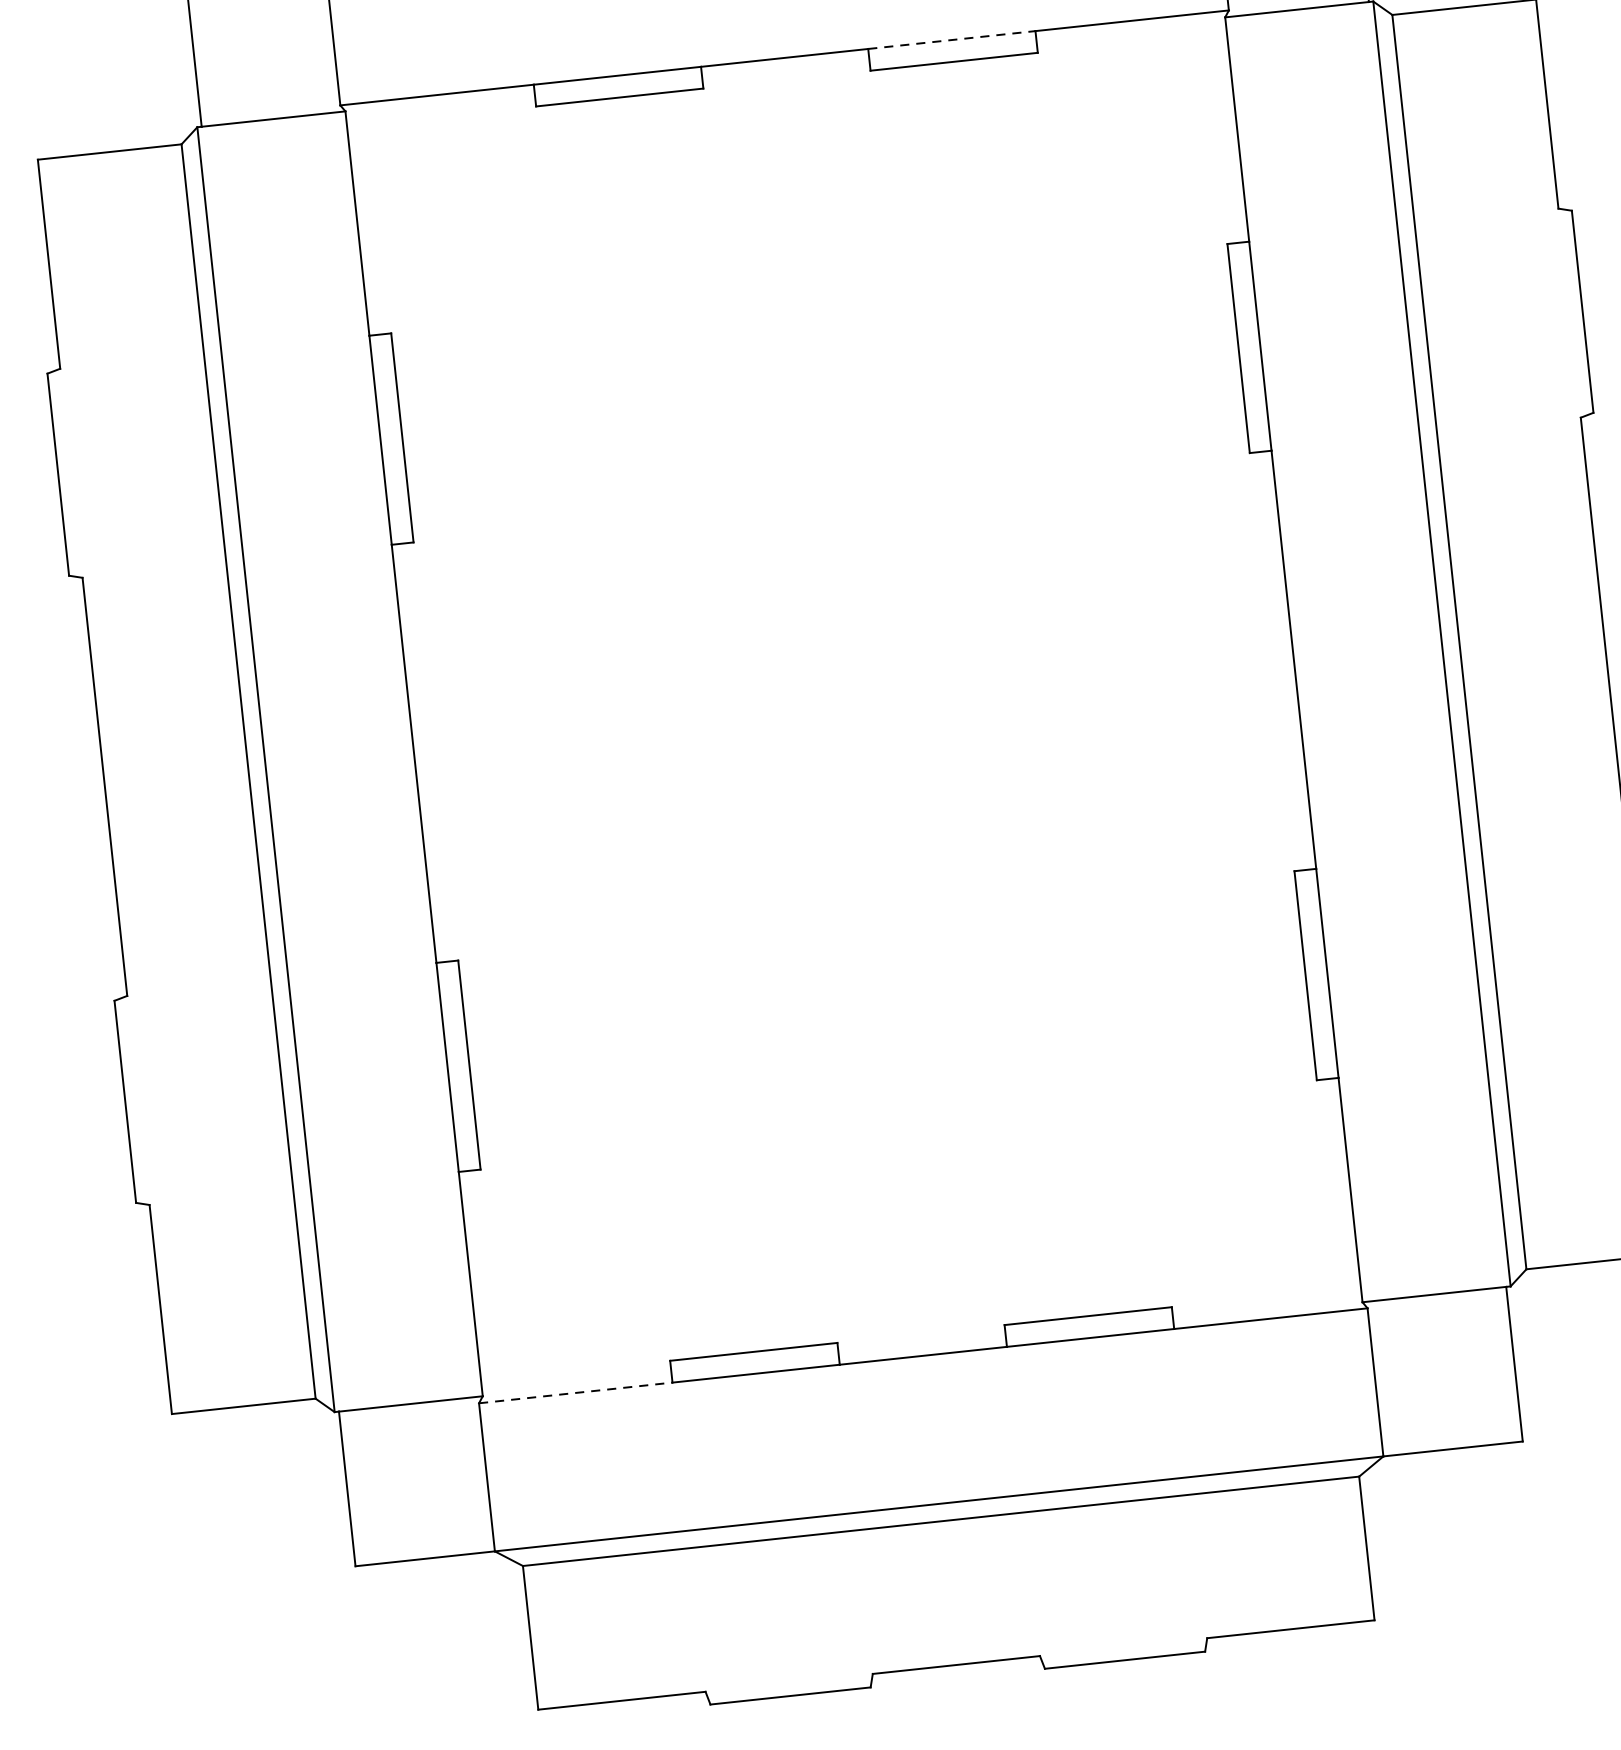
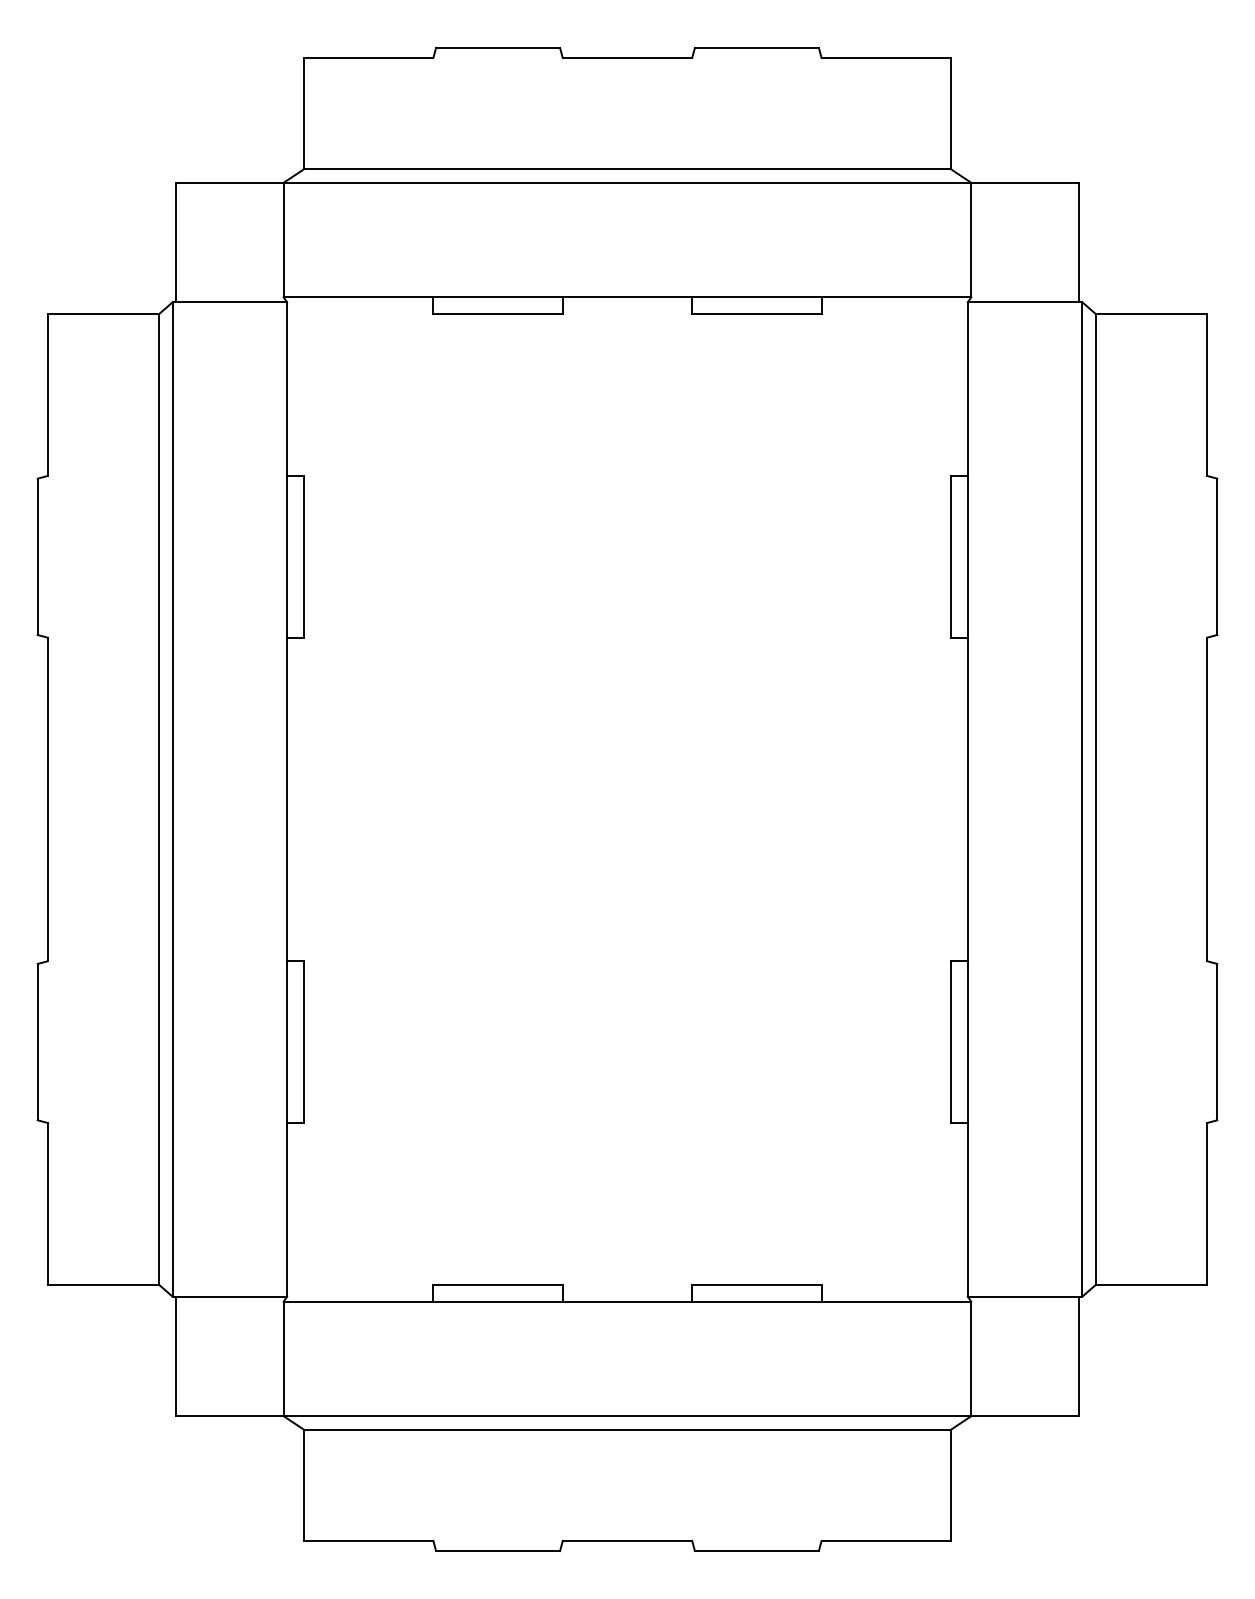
line: (951, 40) -> (756, 297), dashed -> solid
line: (575, 1392) -> (358, 1301), dashed -> solid

